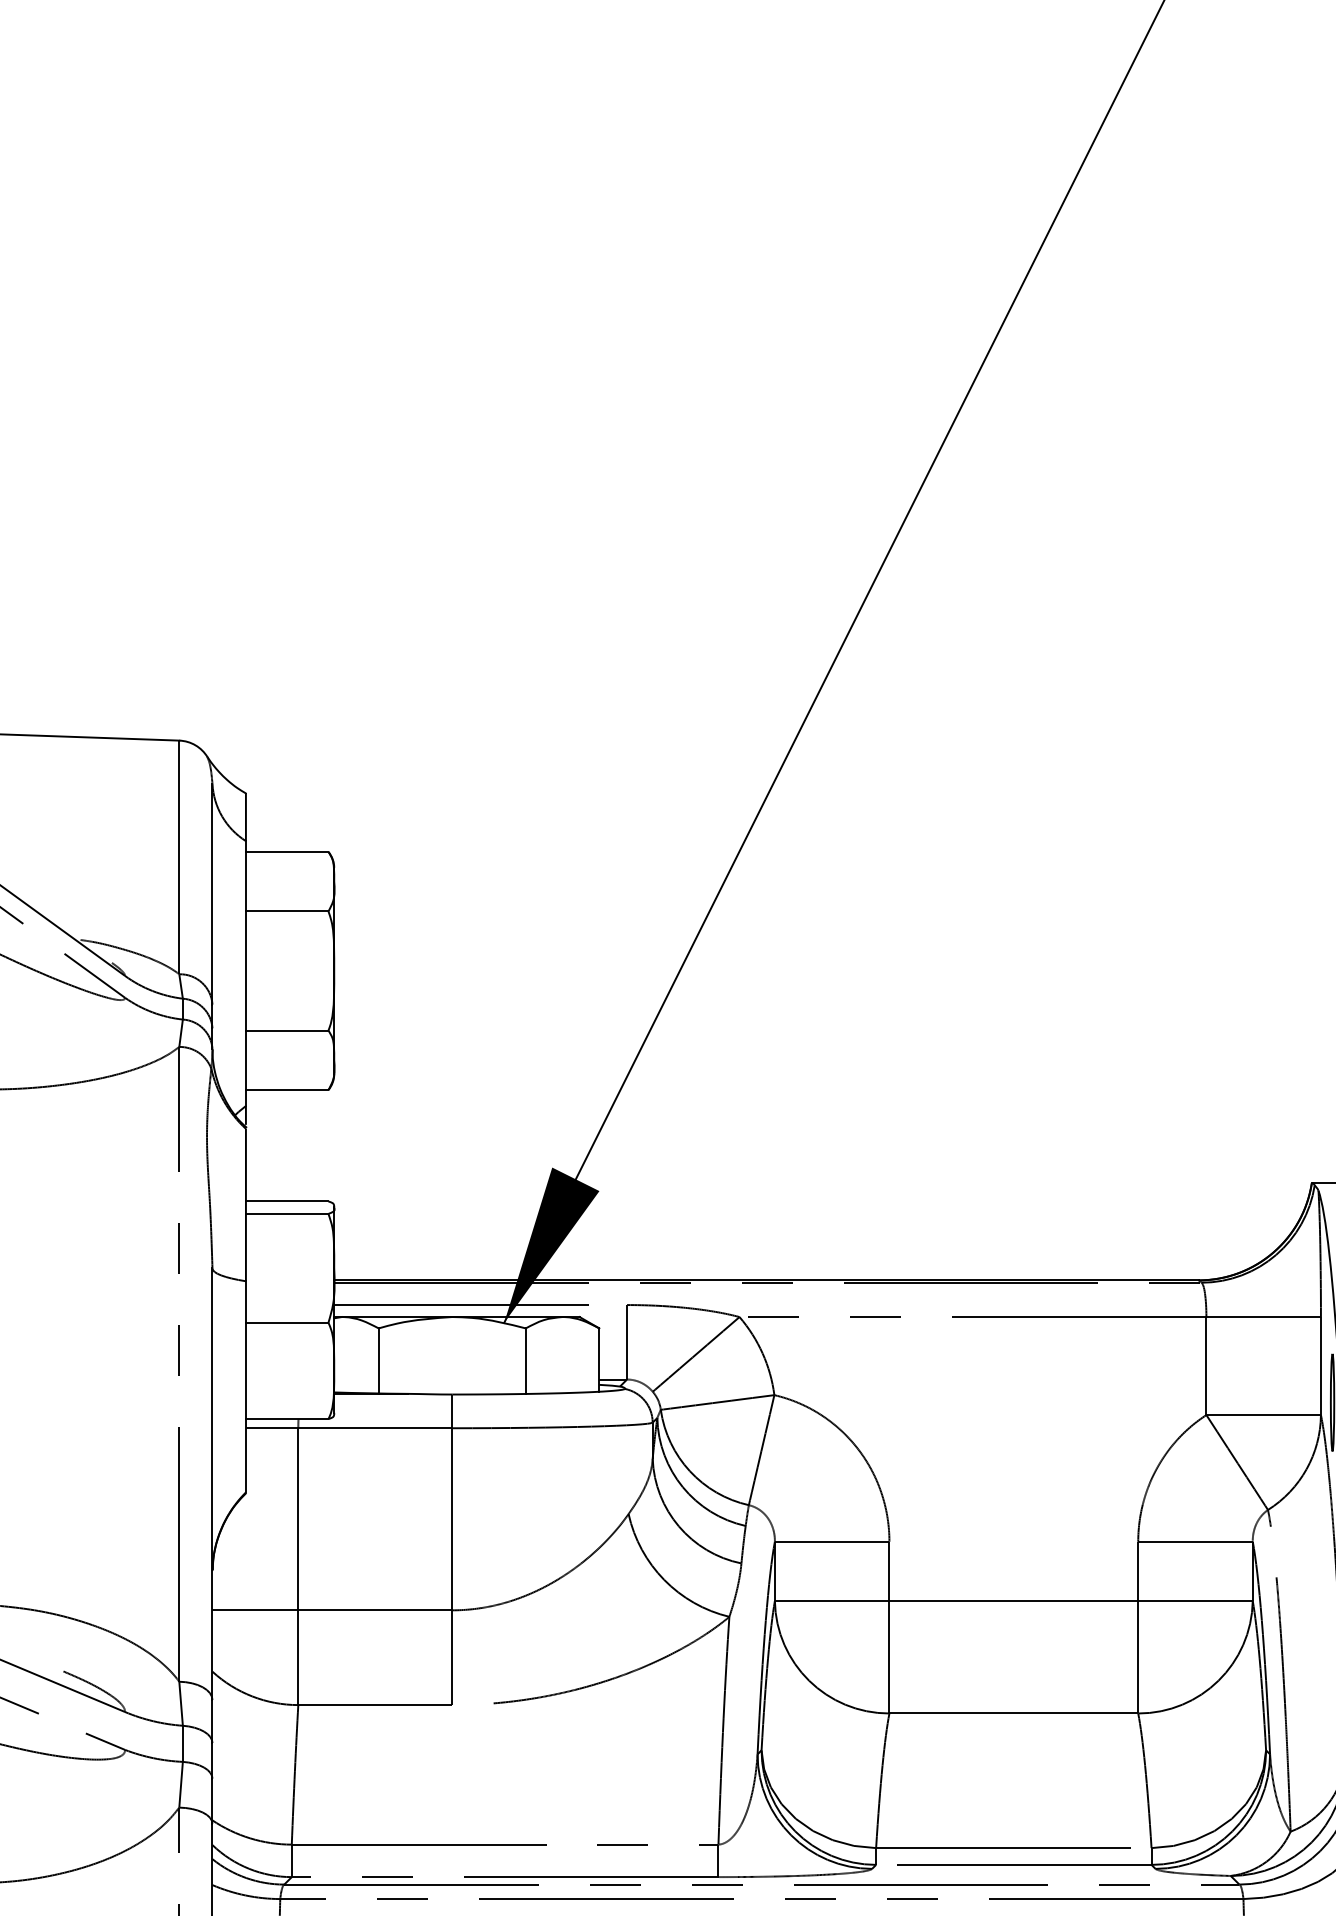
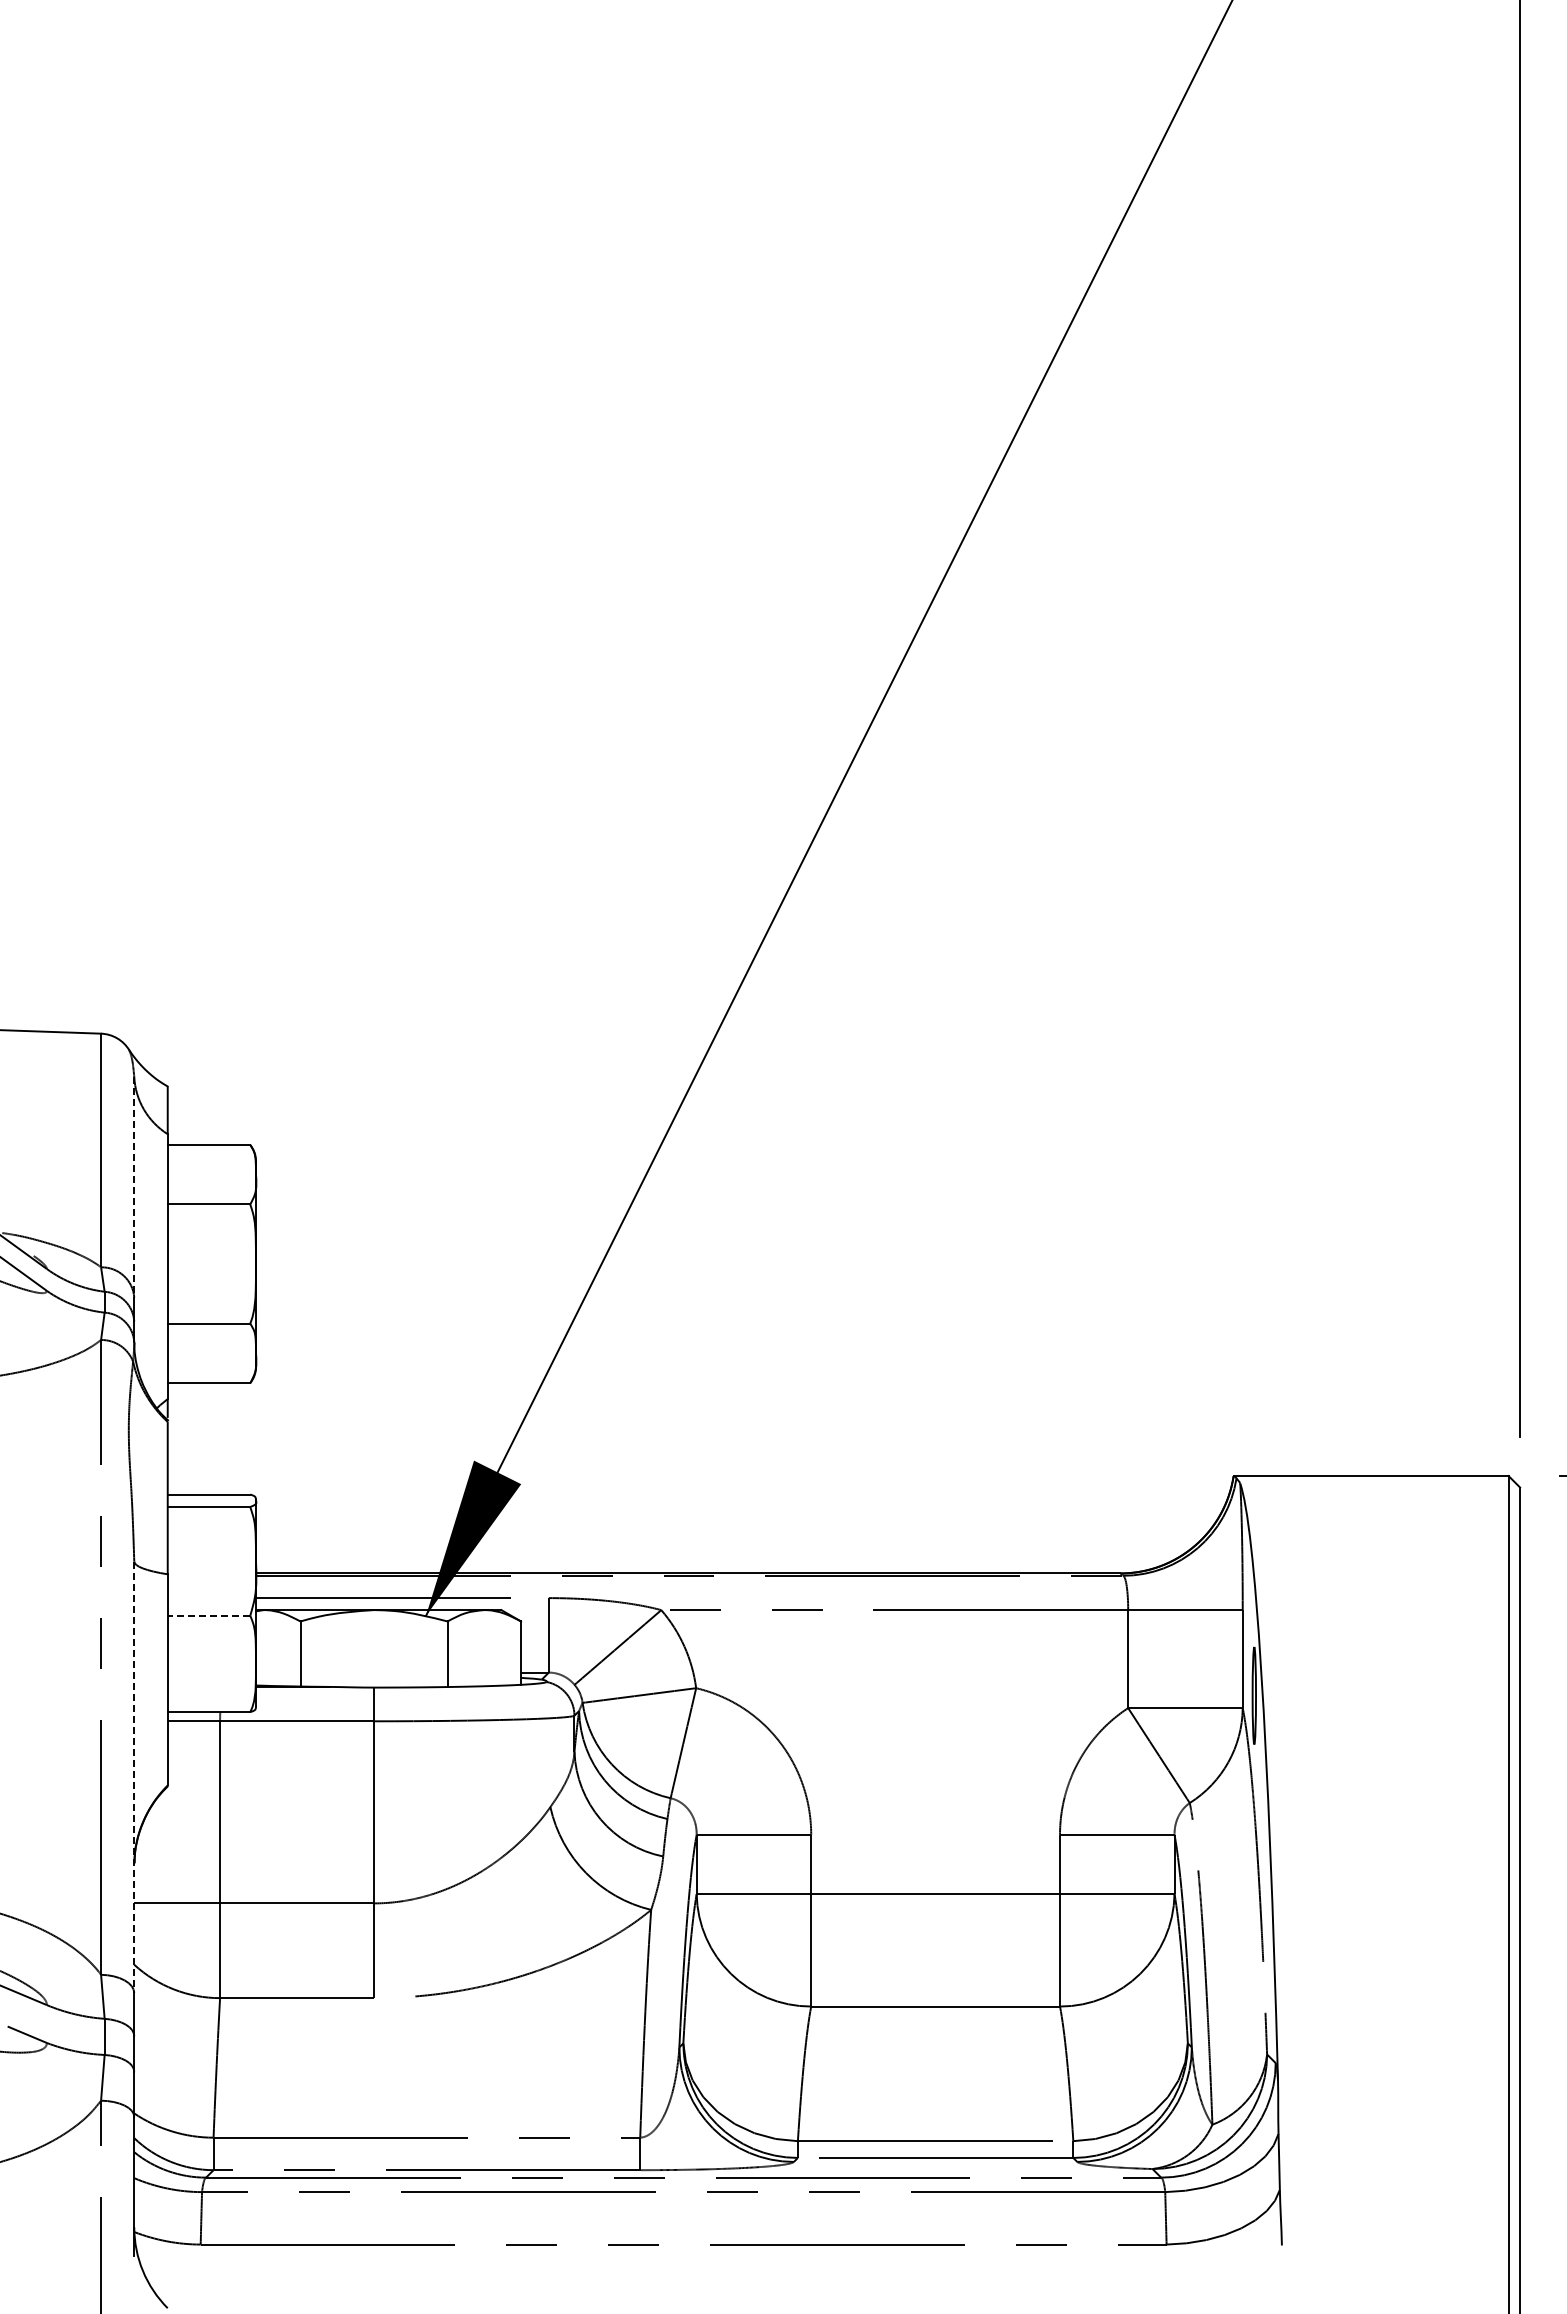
line: (212, 894) -> (134, 1187), solid -> dashed
line: (286, 1322) -> (208, 1615), solid -> dashed
line: (212, 1484) -> (134, 1777), solid -> dashed

